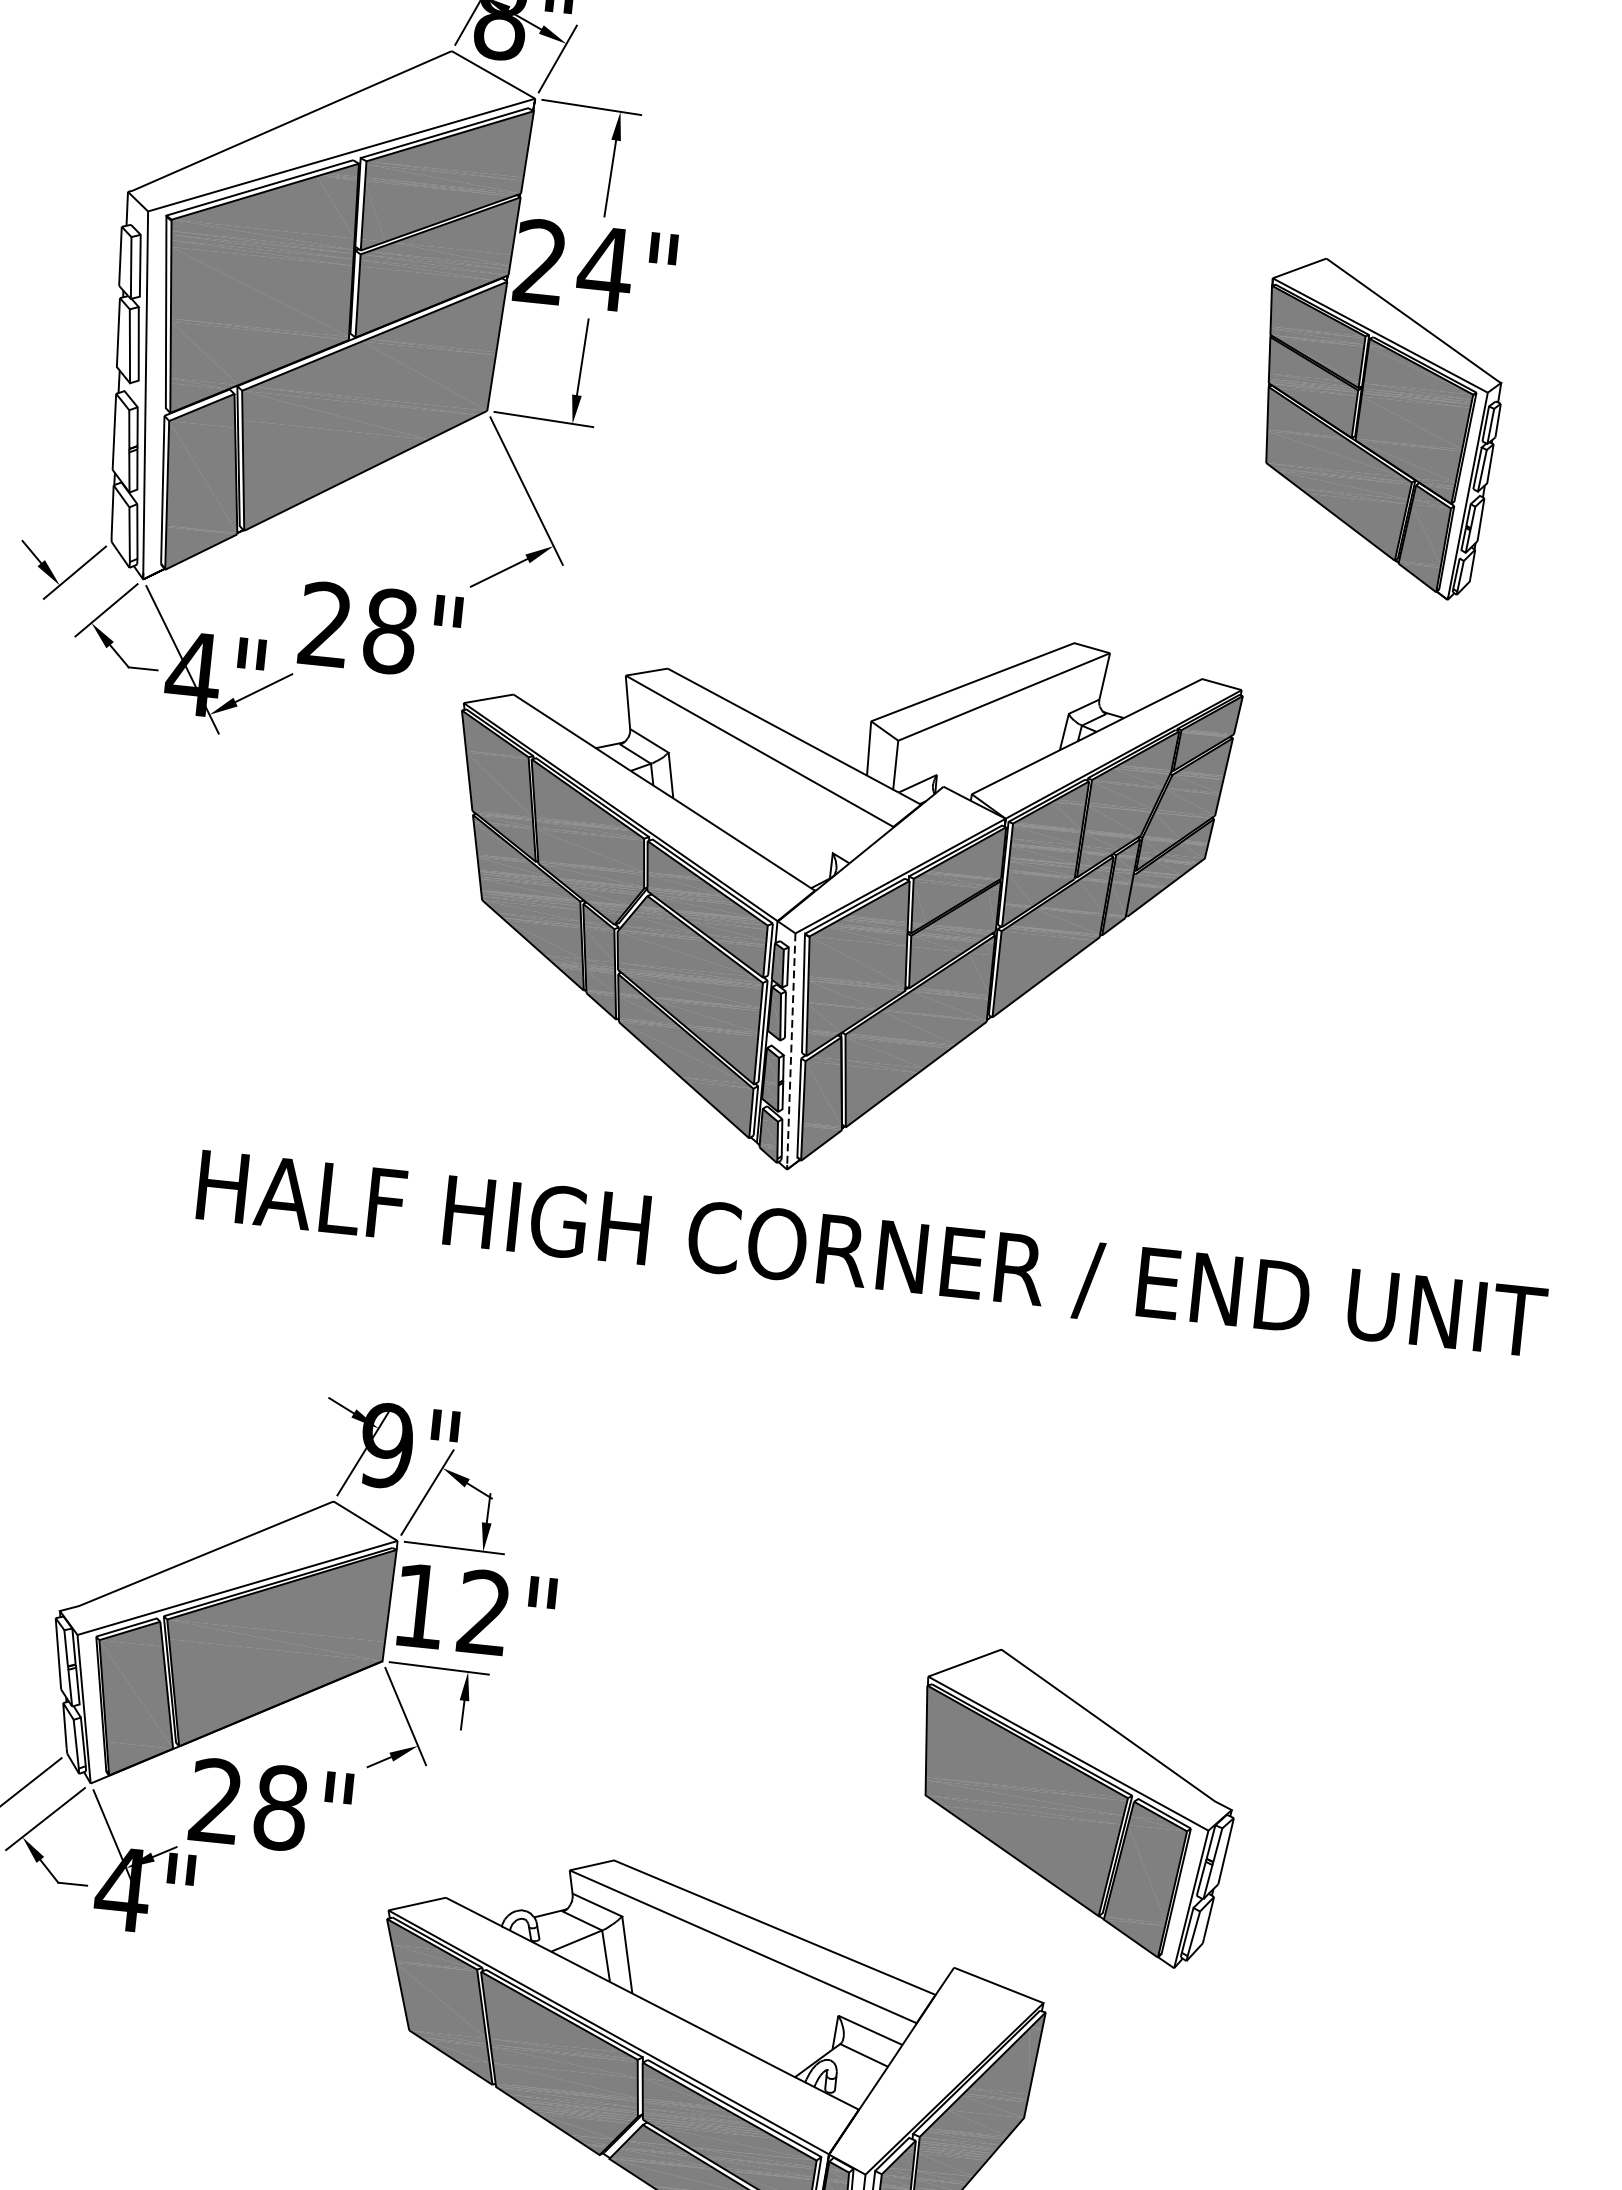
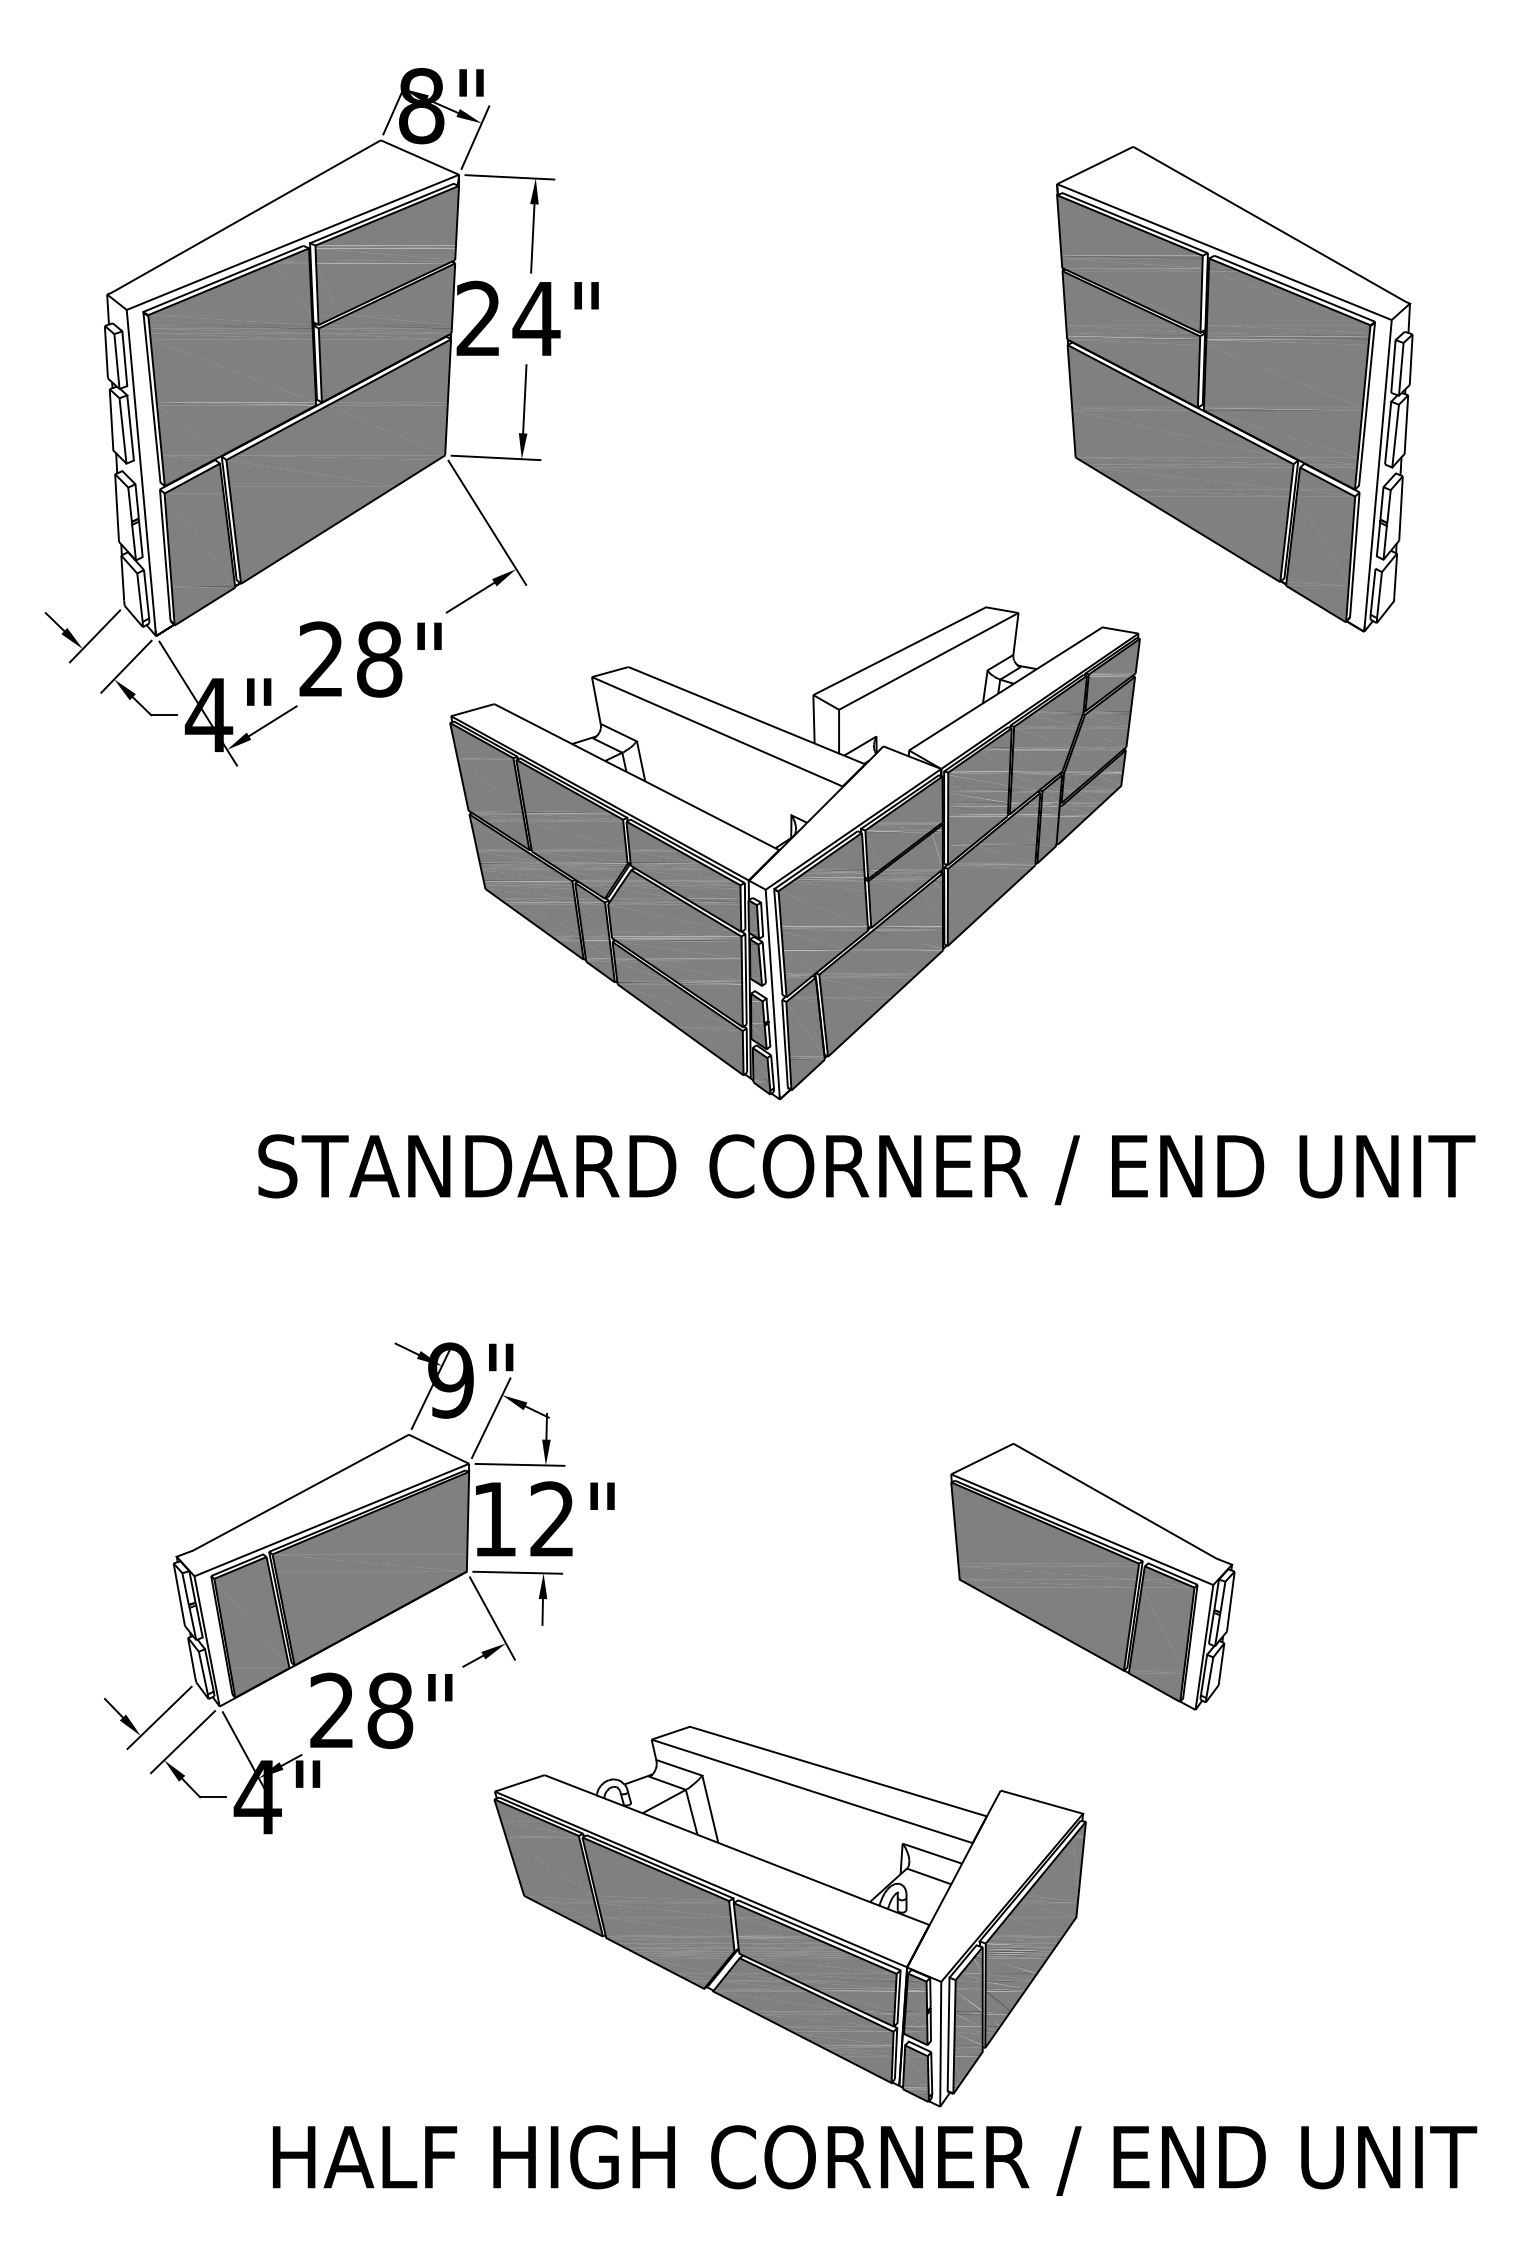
part: (1377, 428) -> (1234, 389), size x1.67
line: (790, 1052) -> (772, 995), dashed -> solid
text: (875, 1257) -> (866, 1169), HALF HIGH CORNER / END UNIT -> STANDARD CORNER / END UNIT
part: (1074, 1807) -> (1092, 1576), moved

